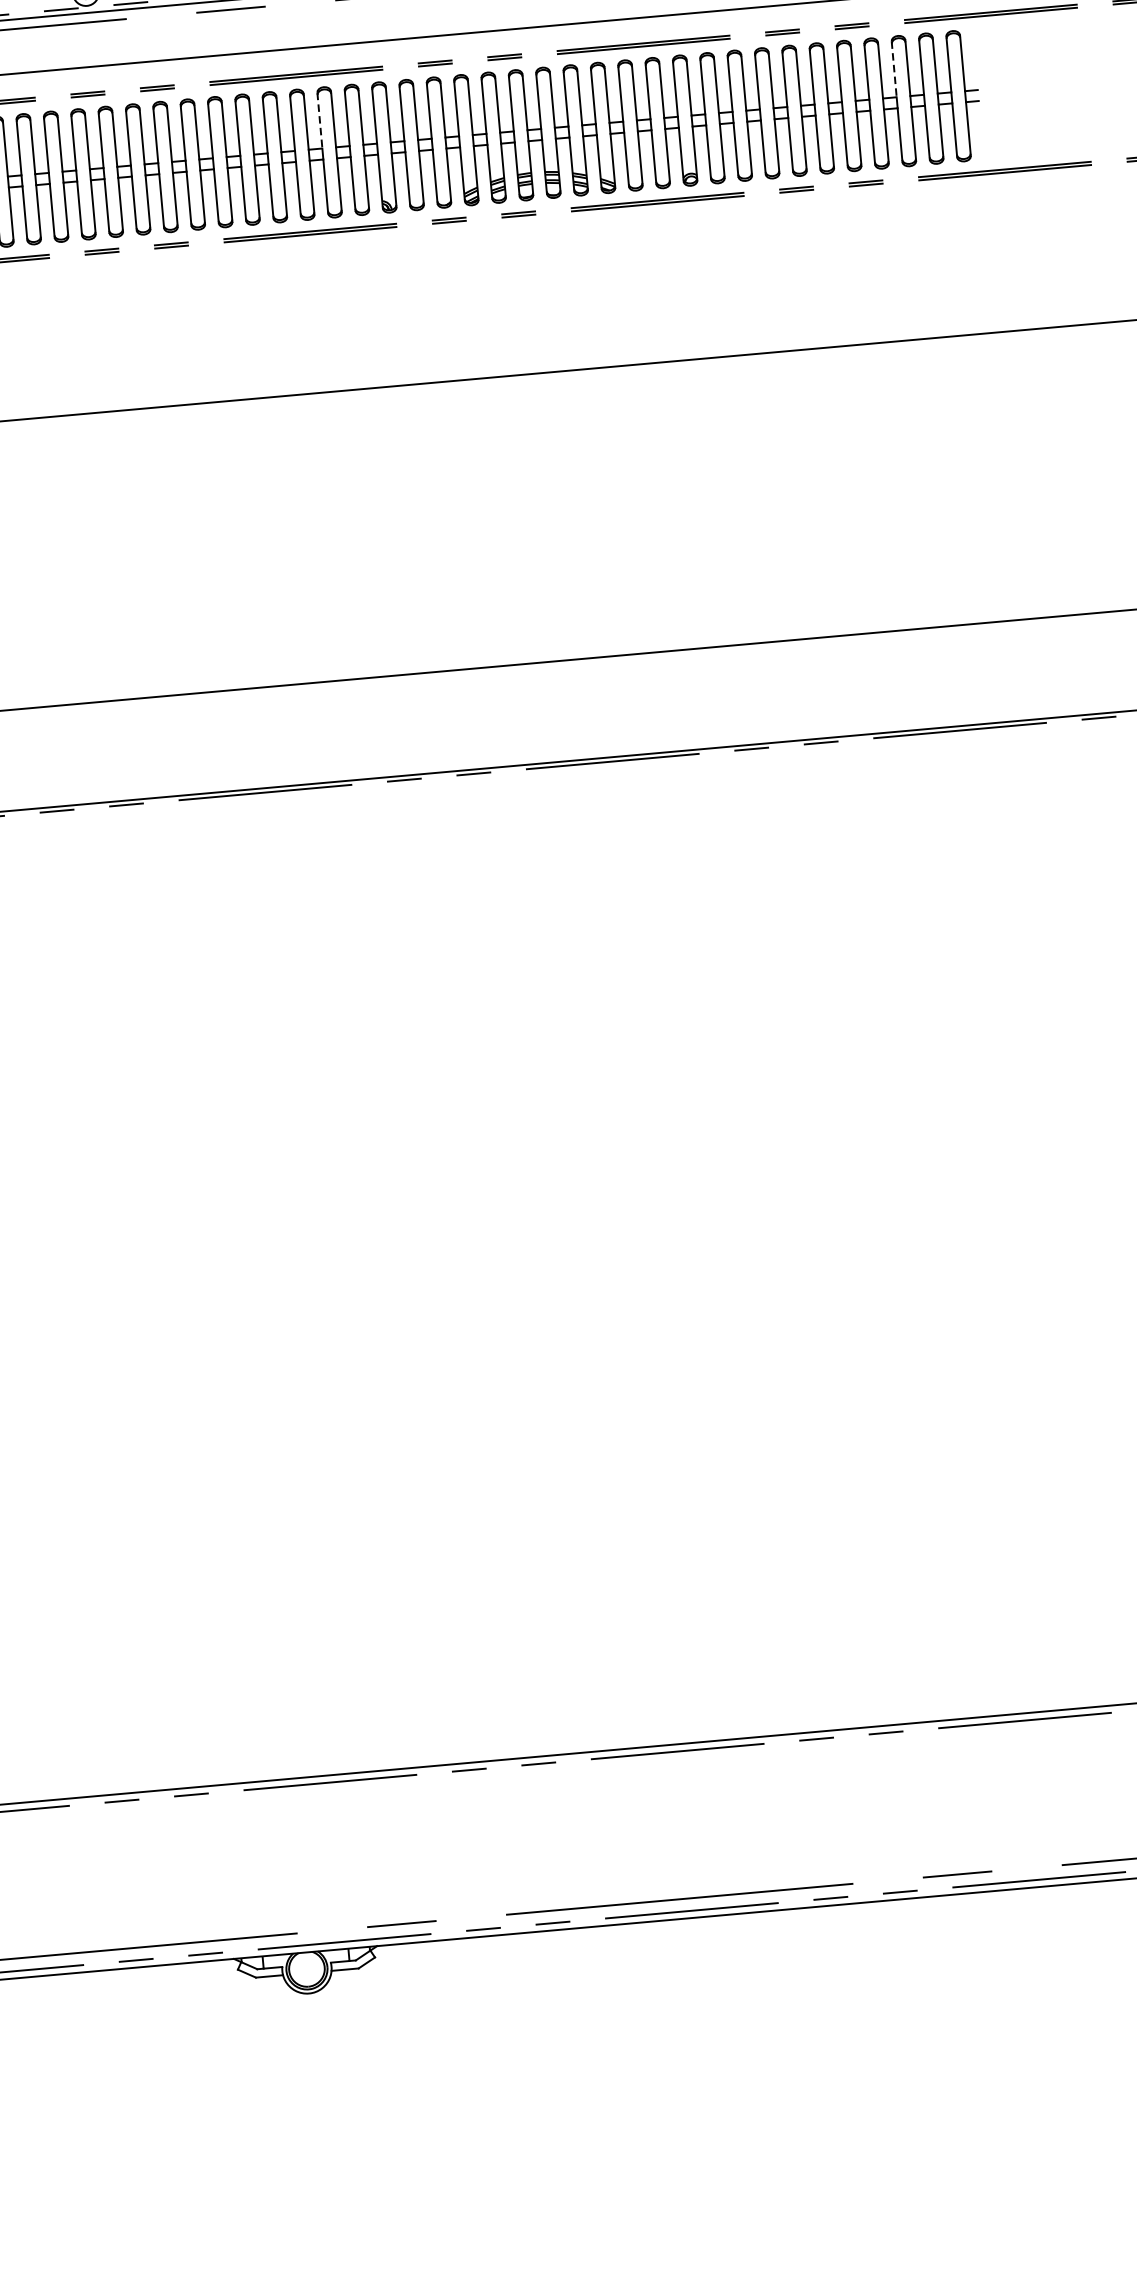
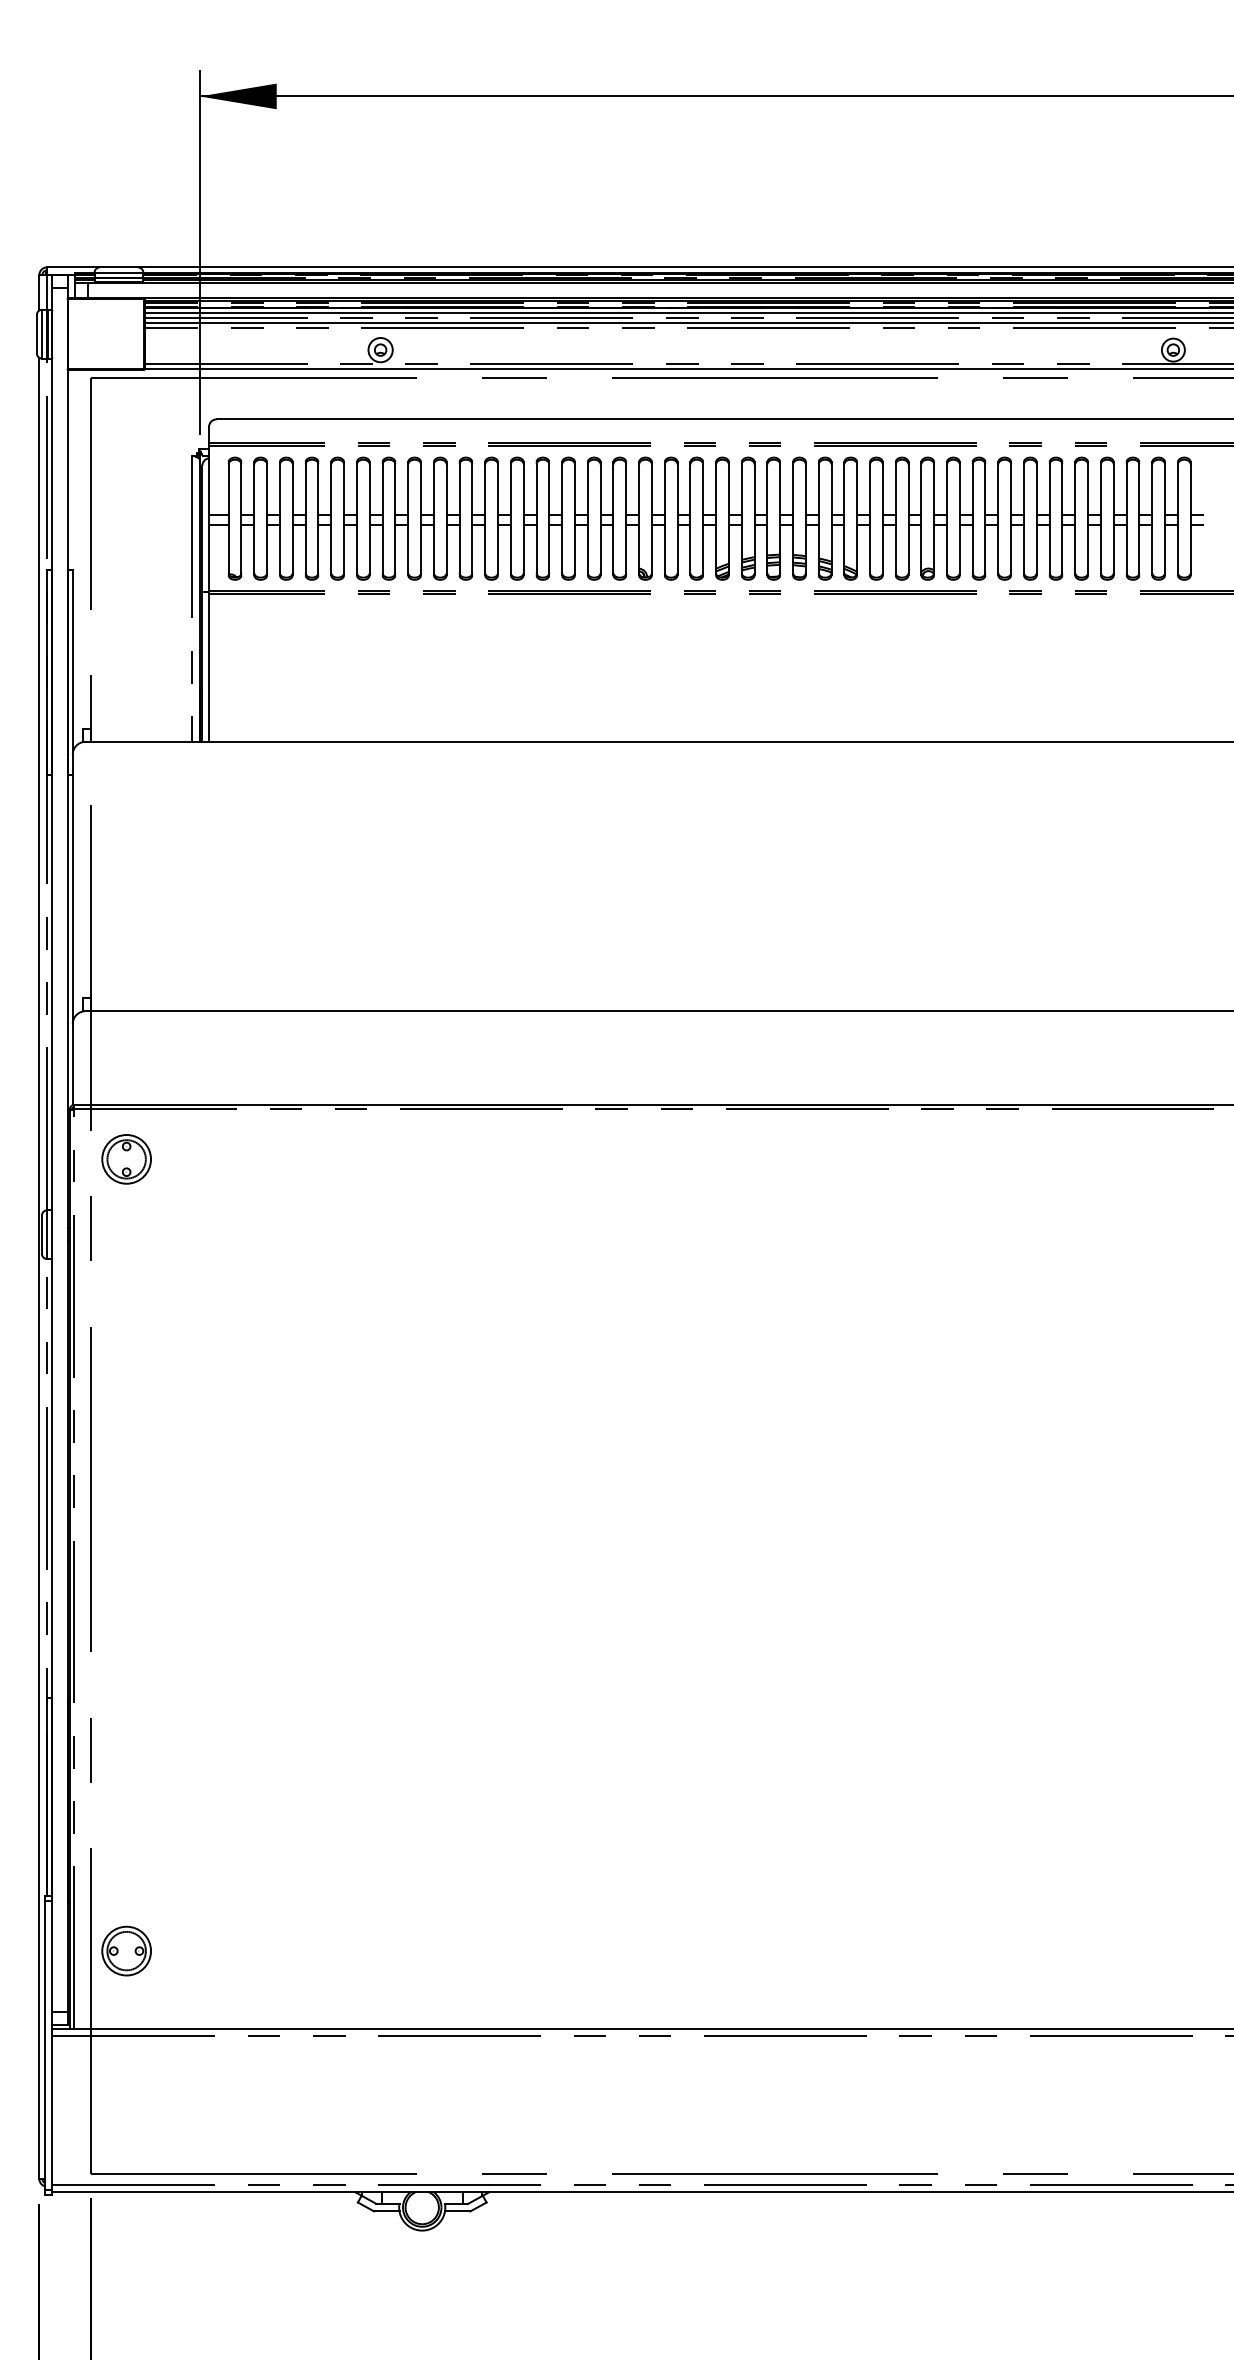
line: (894, 69) -> (1126, 488), dashed -> solid
line: (319, 120) -> (587, 488), dashed -> solid

